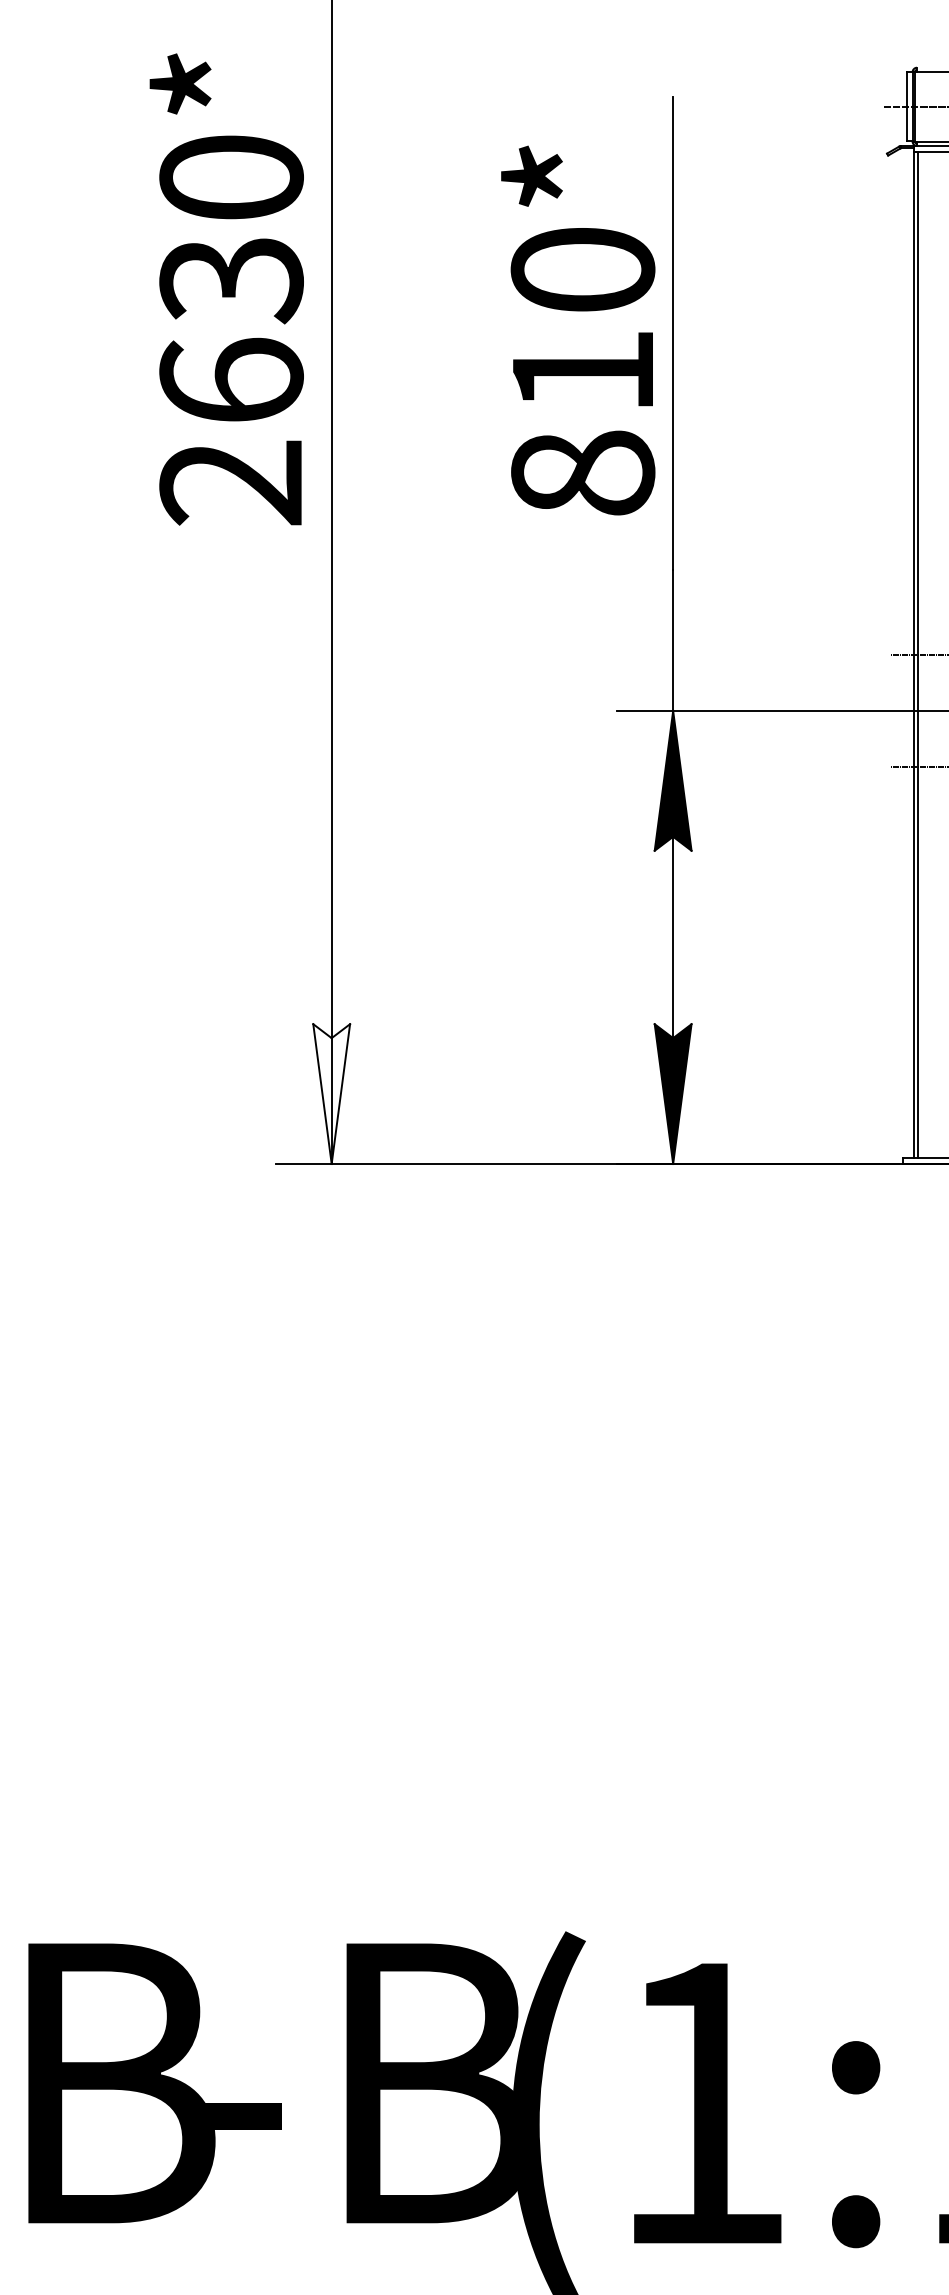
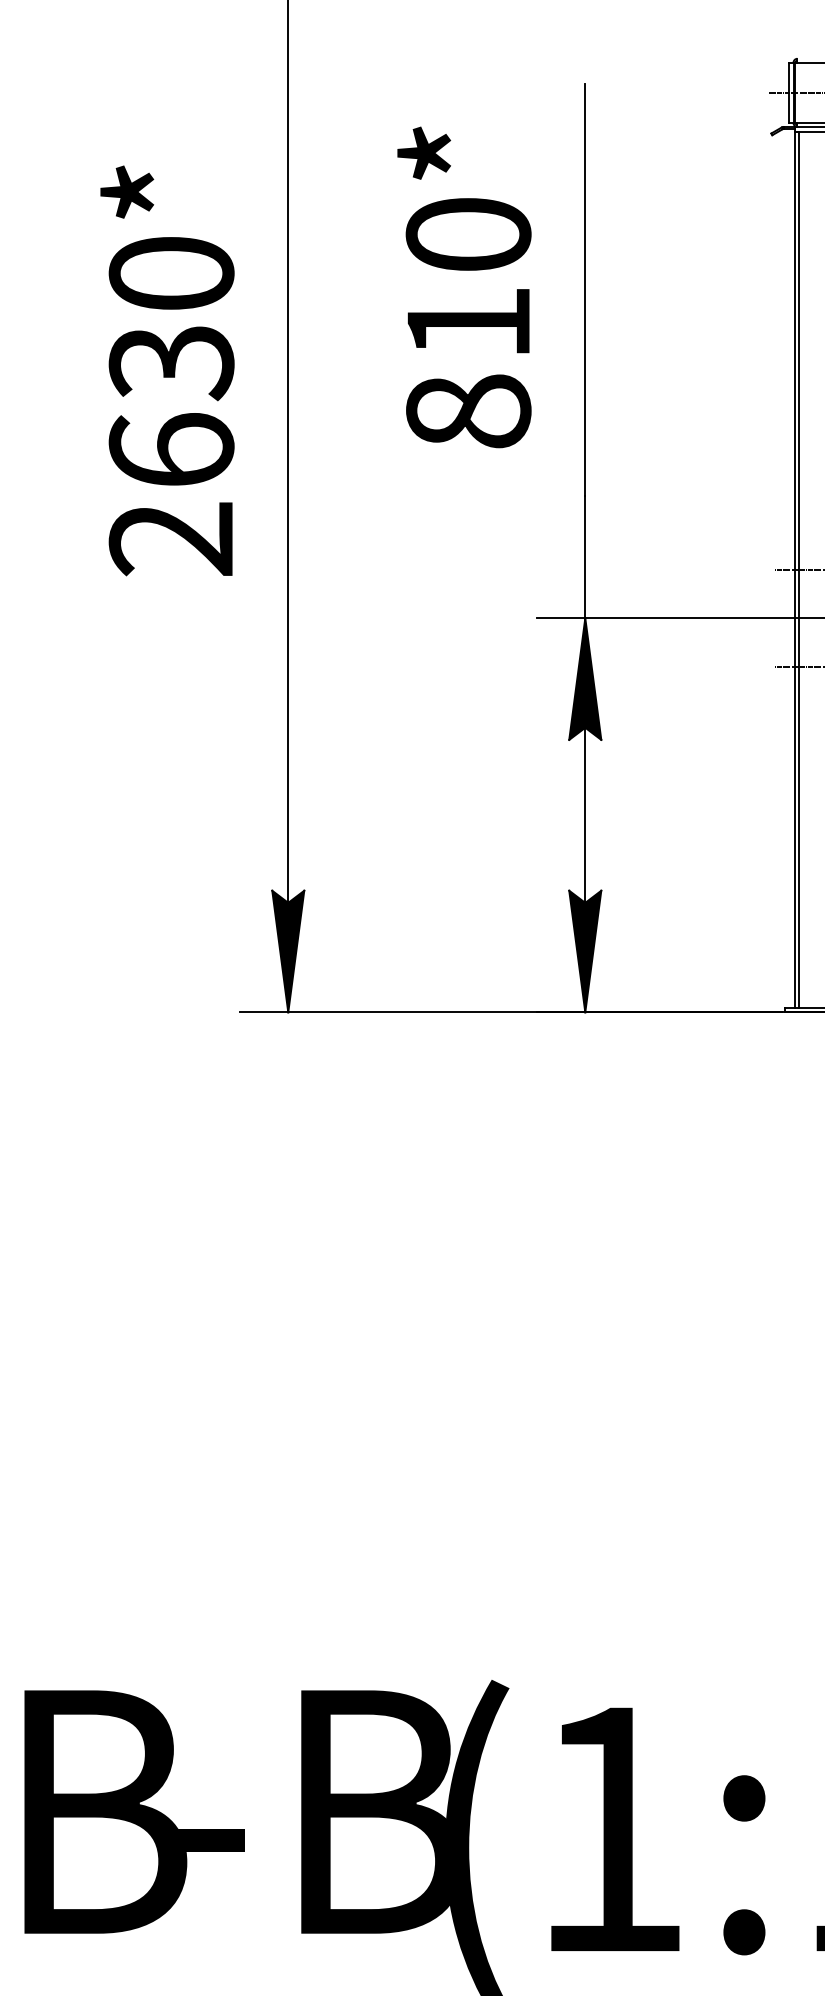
text: (226, 289) -> (167, 370), moved
text: (578, 330) -> (464, 287), moved
fill: (331, 1094) -> (288, 951), added

